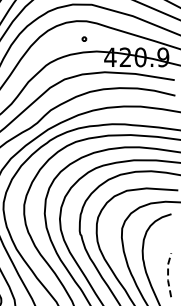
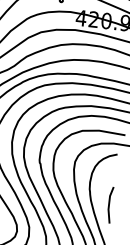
line: (168, 274) -> (109, 204), dashed -> solid

